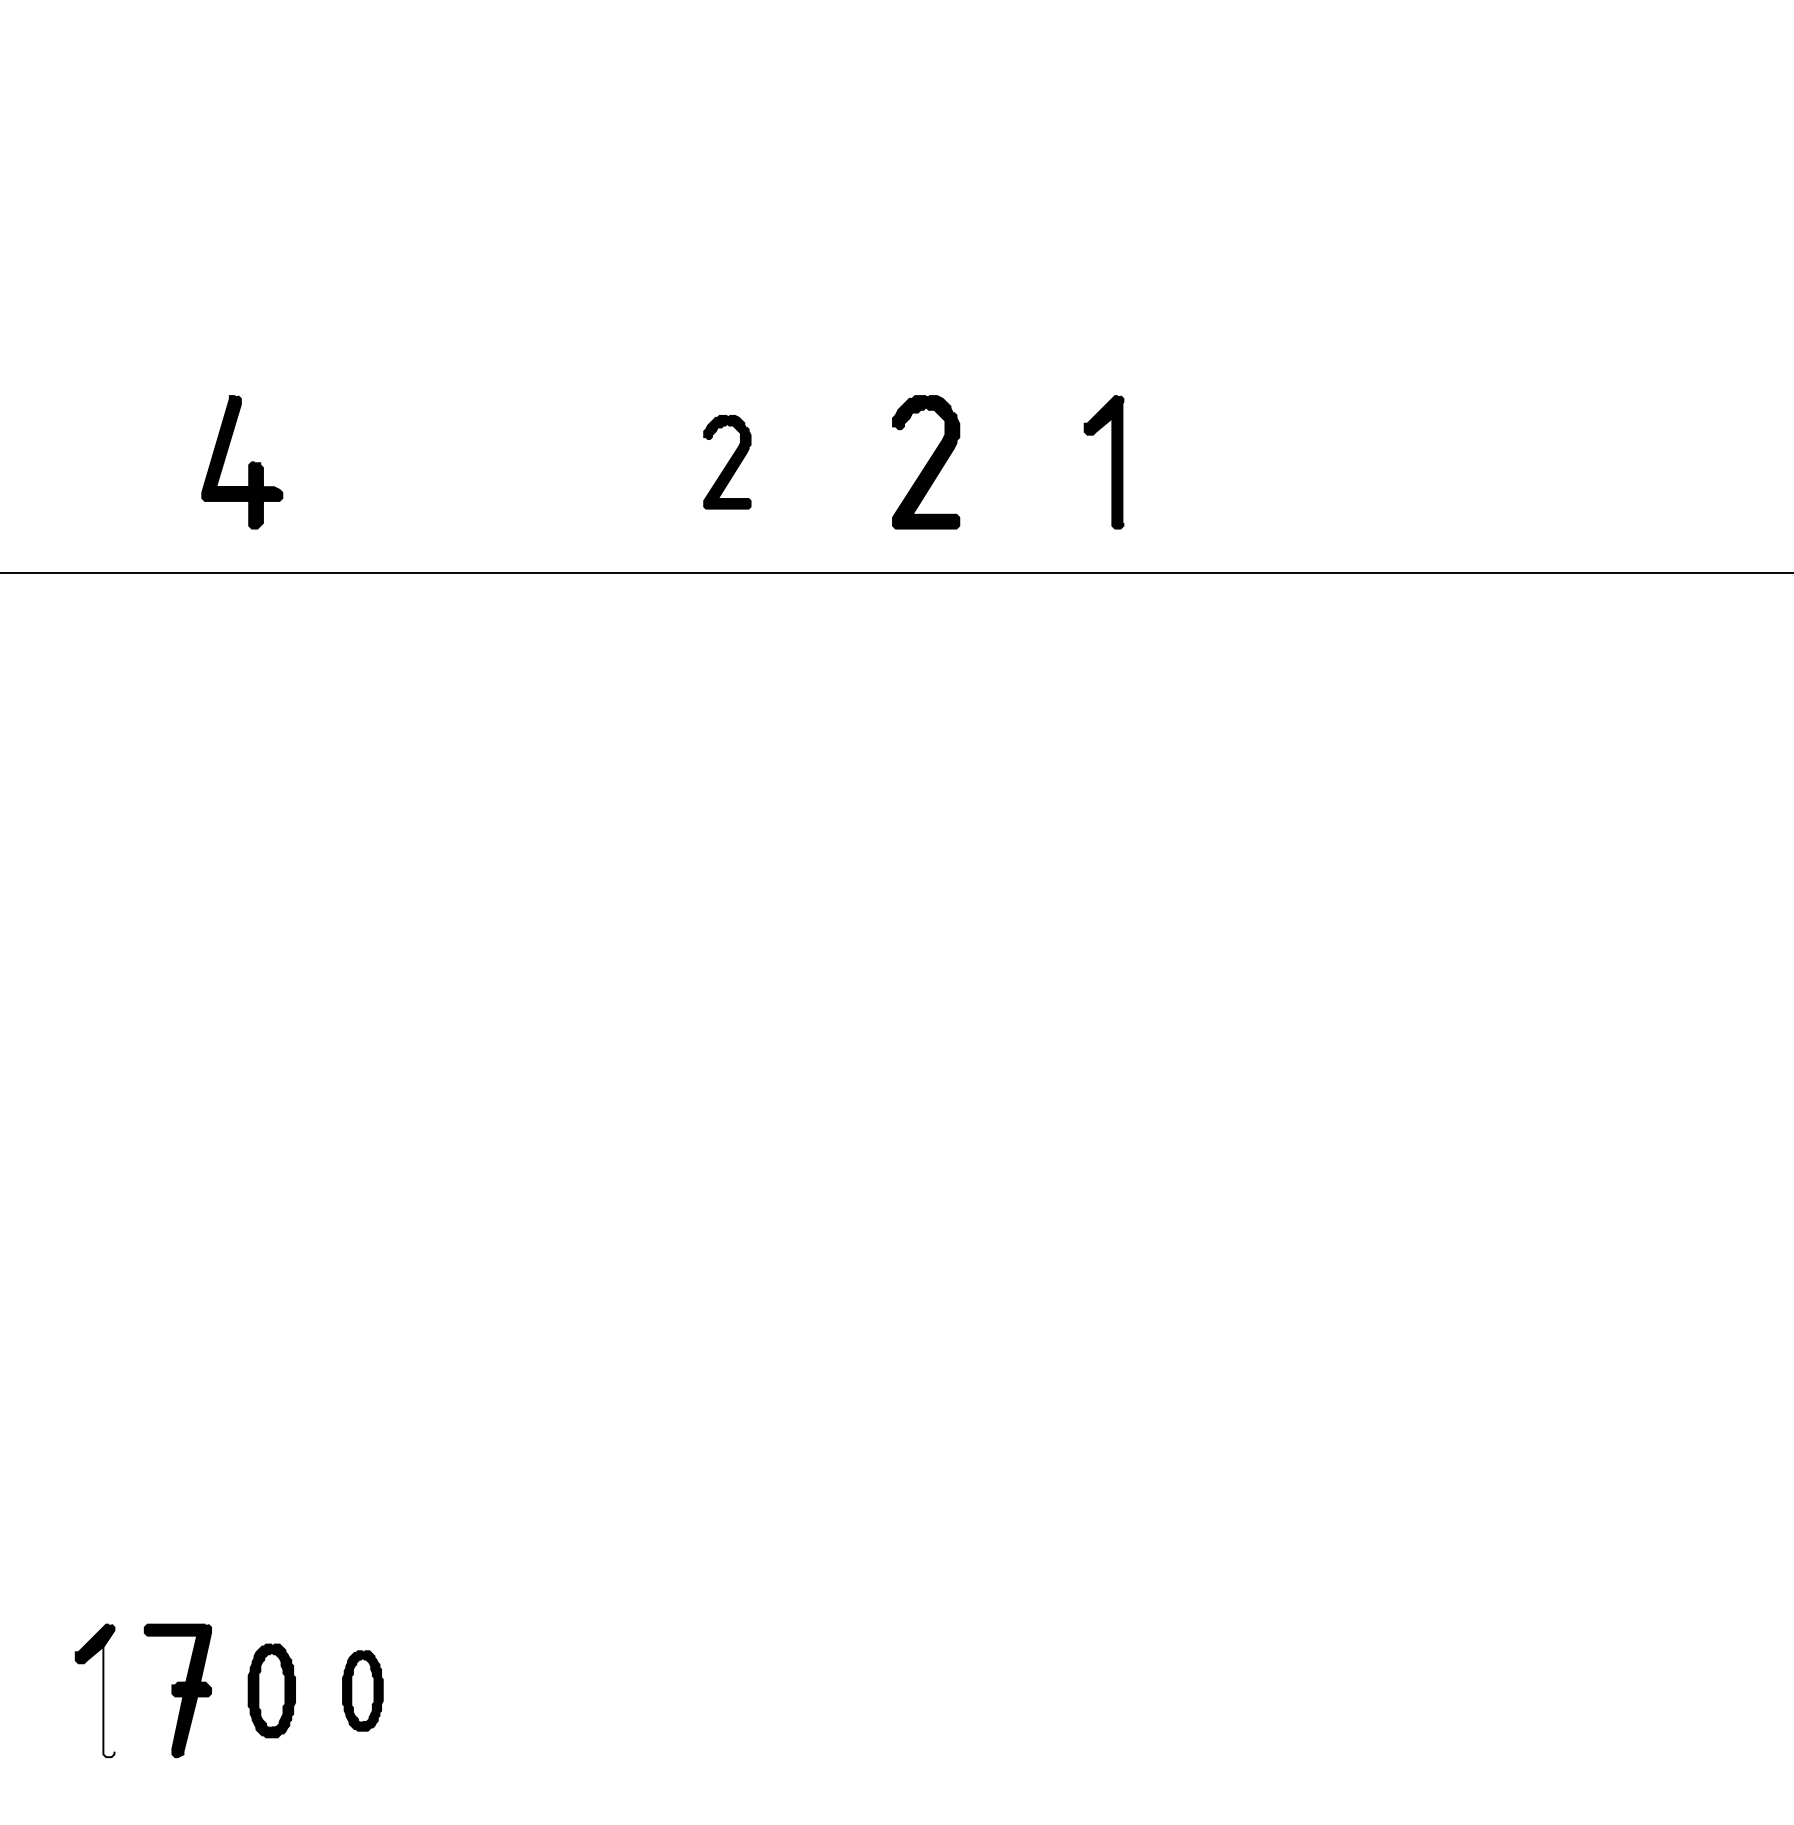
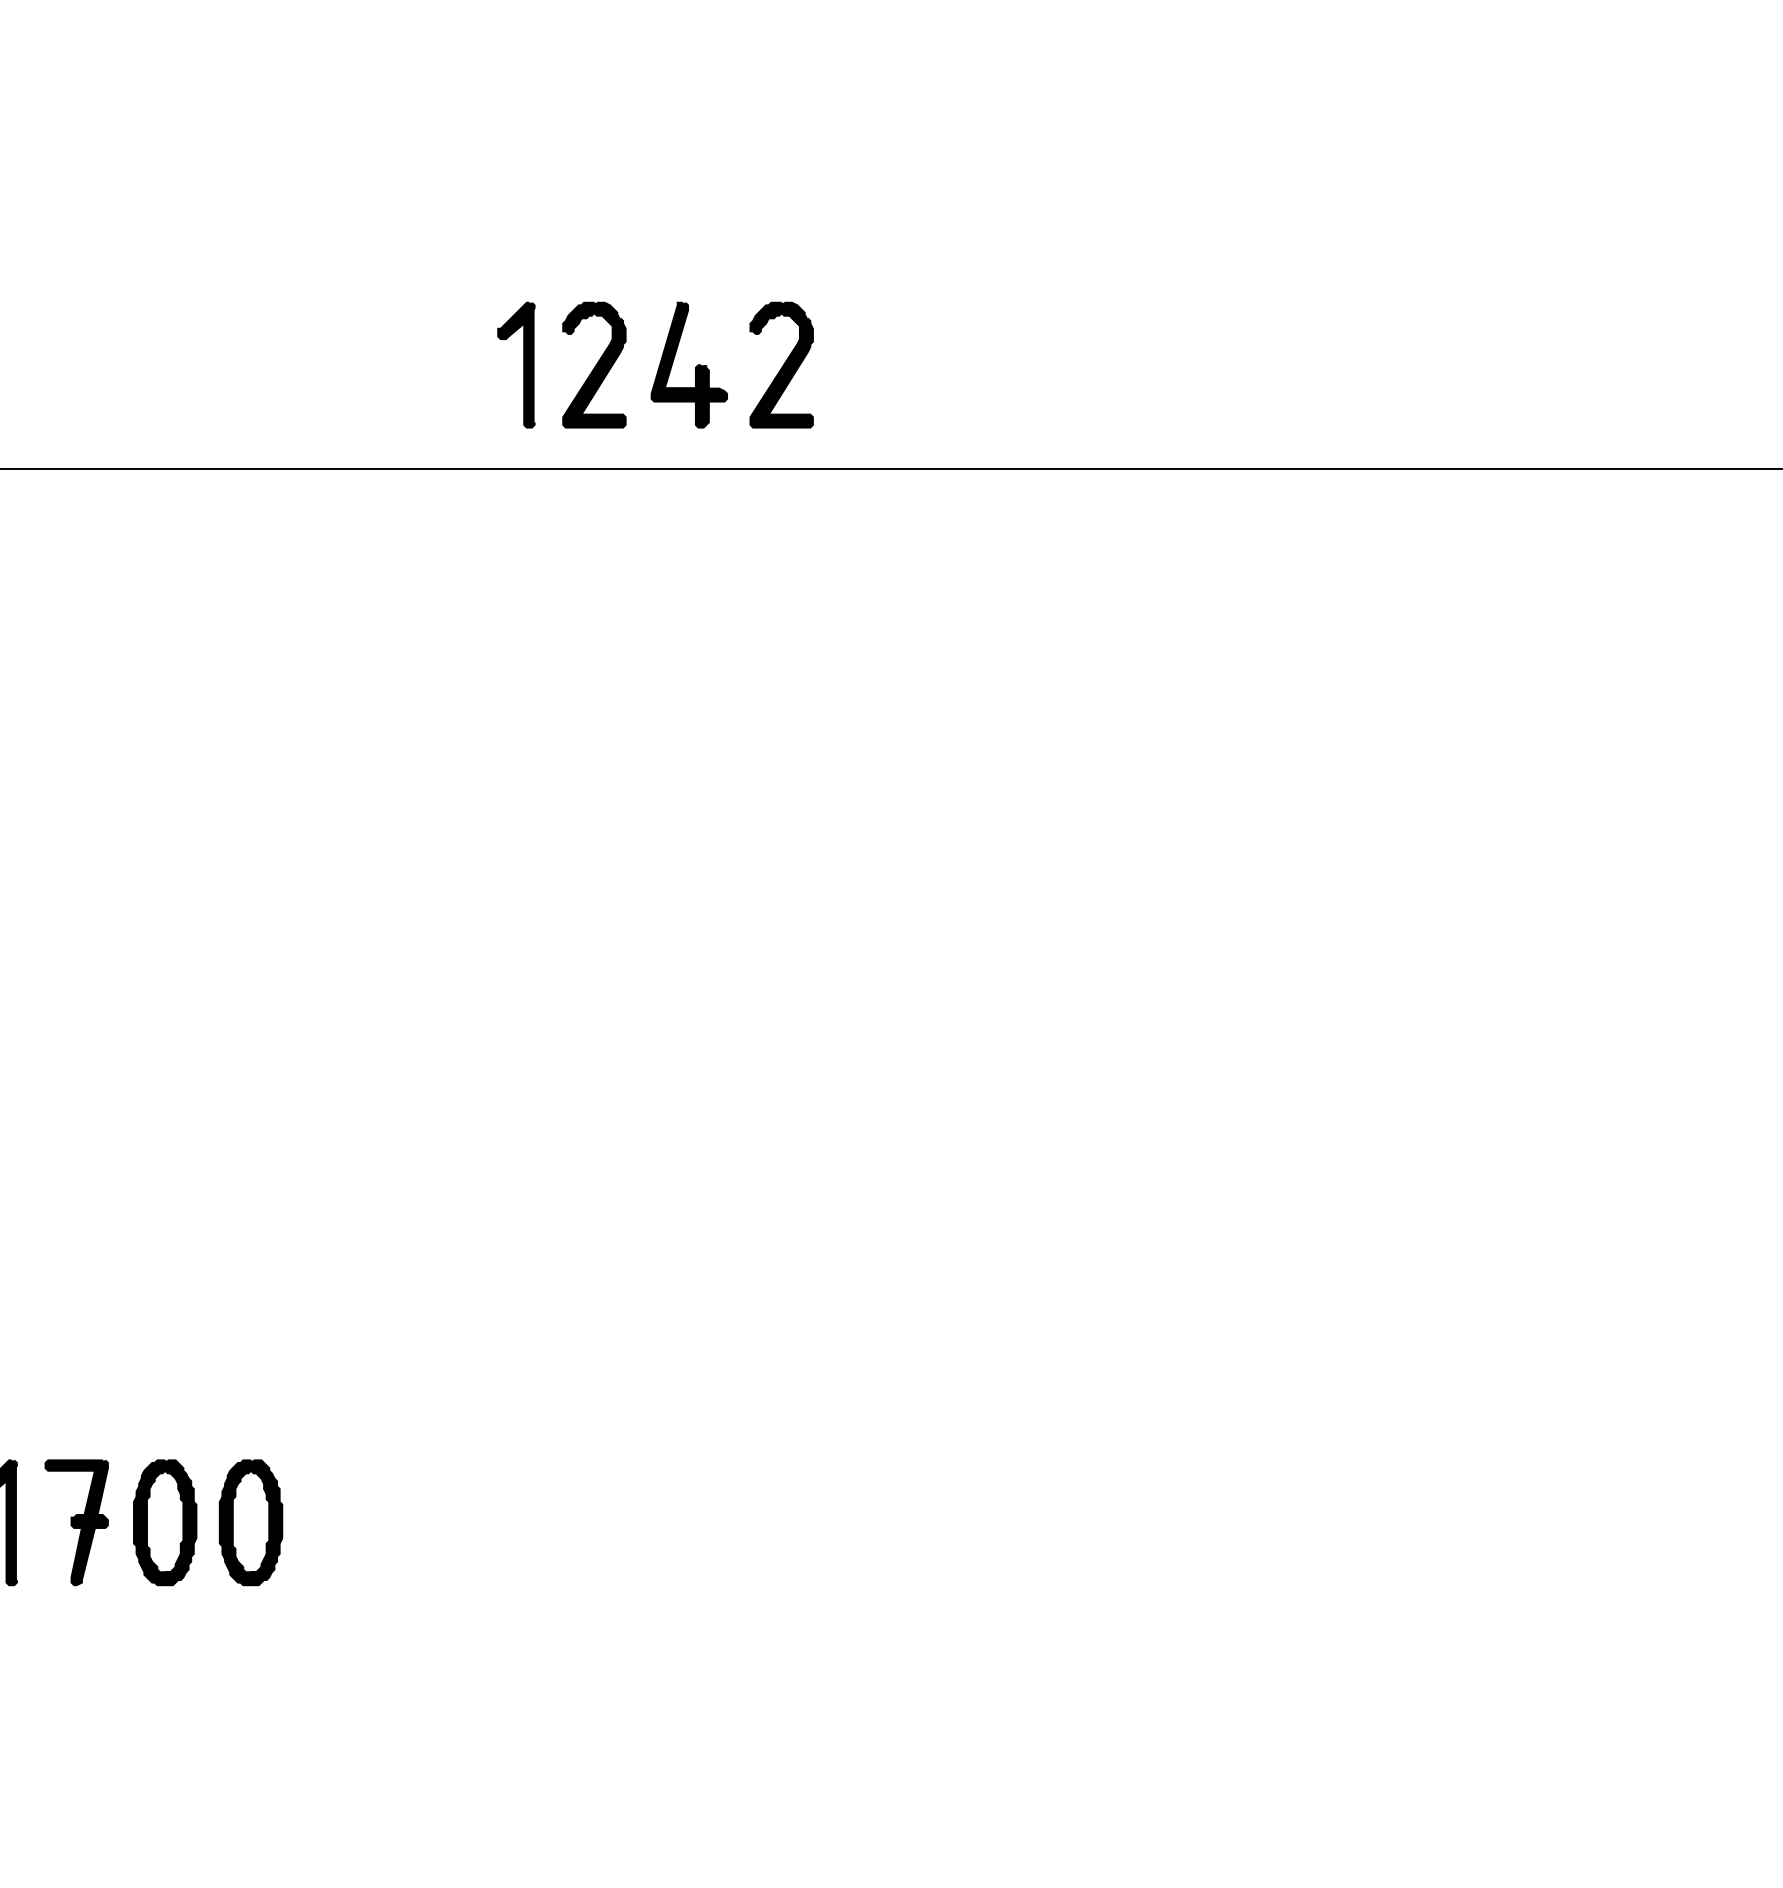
part: (727, 461) -> (594, 364), size x1.43
part: (1111, 461) -> (523, 364), moved
part: (248, 463) -> (695, 366), moved
part: (272, 1690) -> (165, 1522), size x1.43
part: (362, 1690) -> (250, 1522), size x1.67
fill: (108, 1693) -> (11, 1525), added

